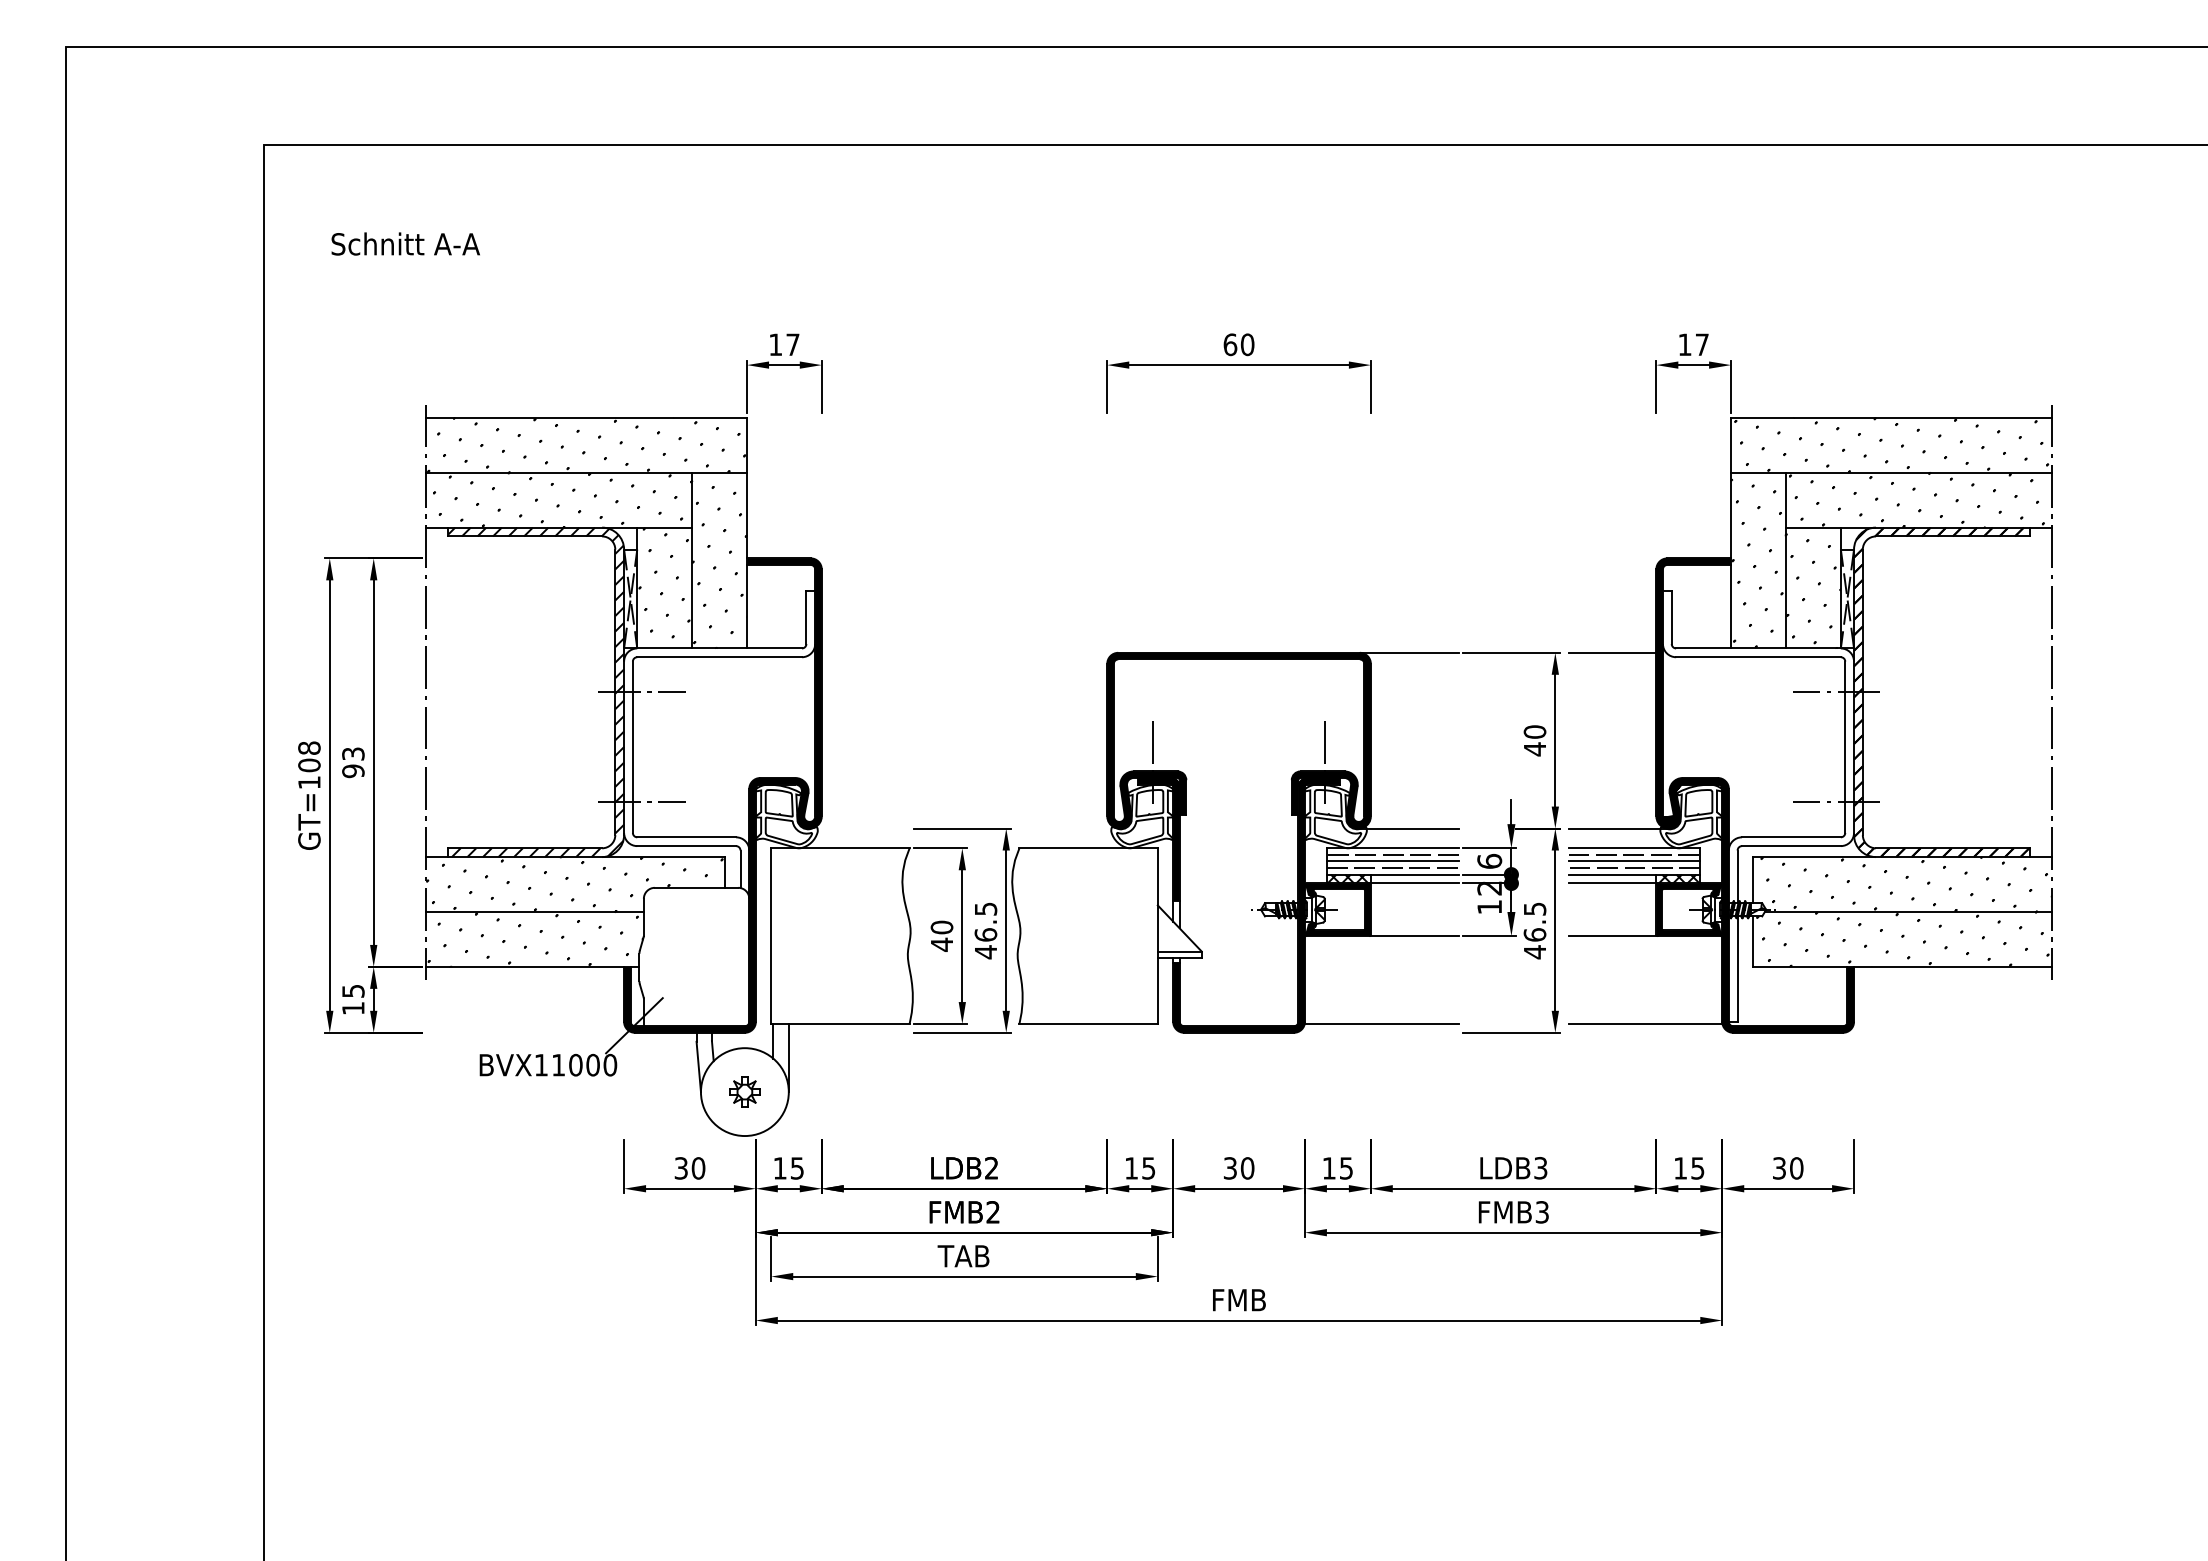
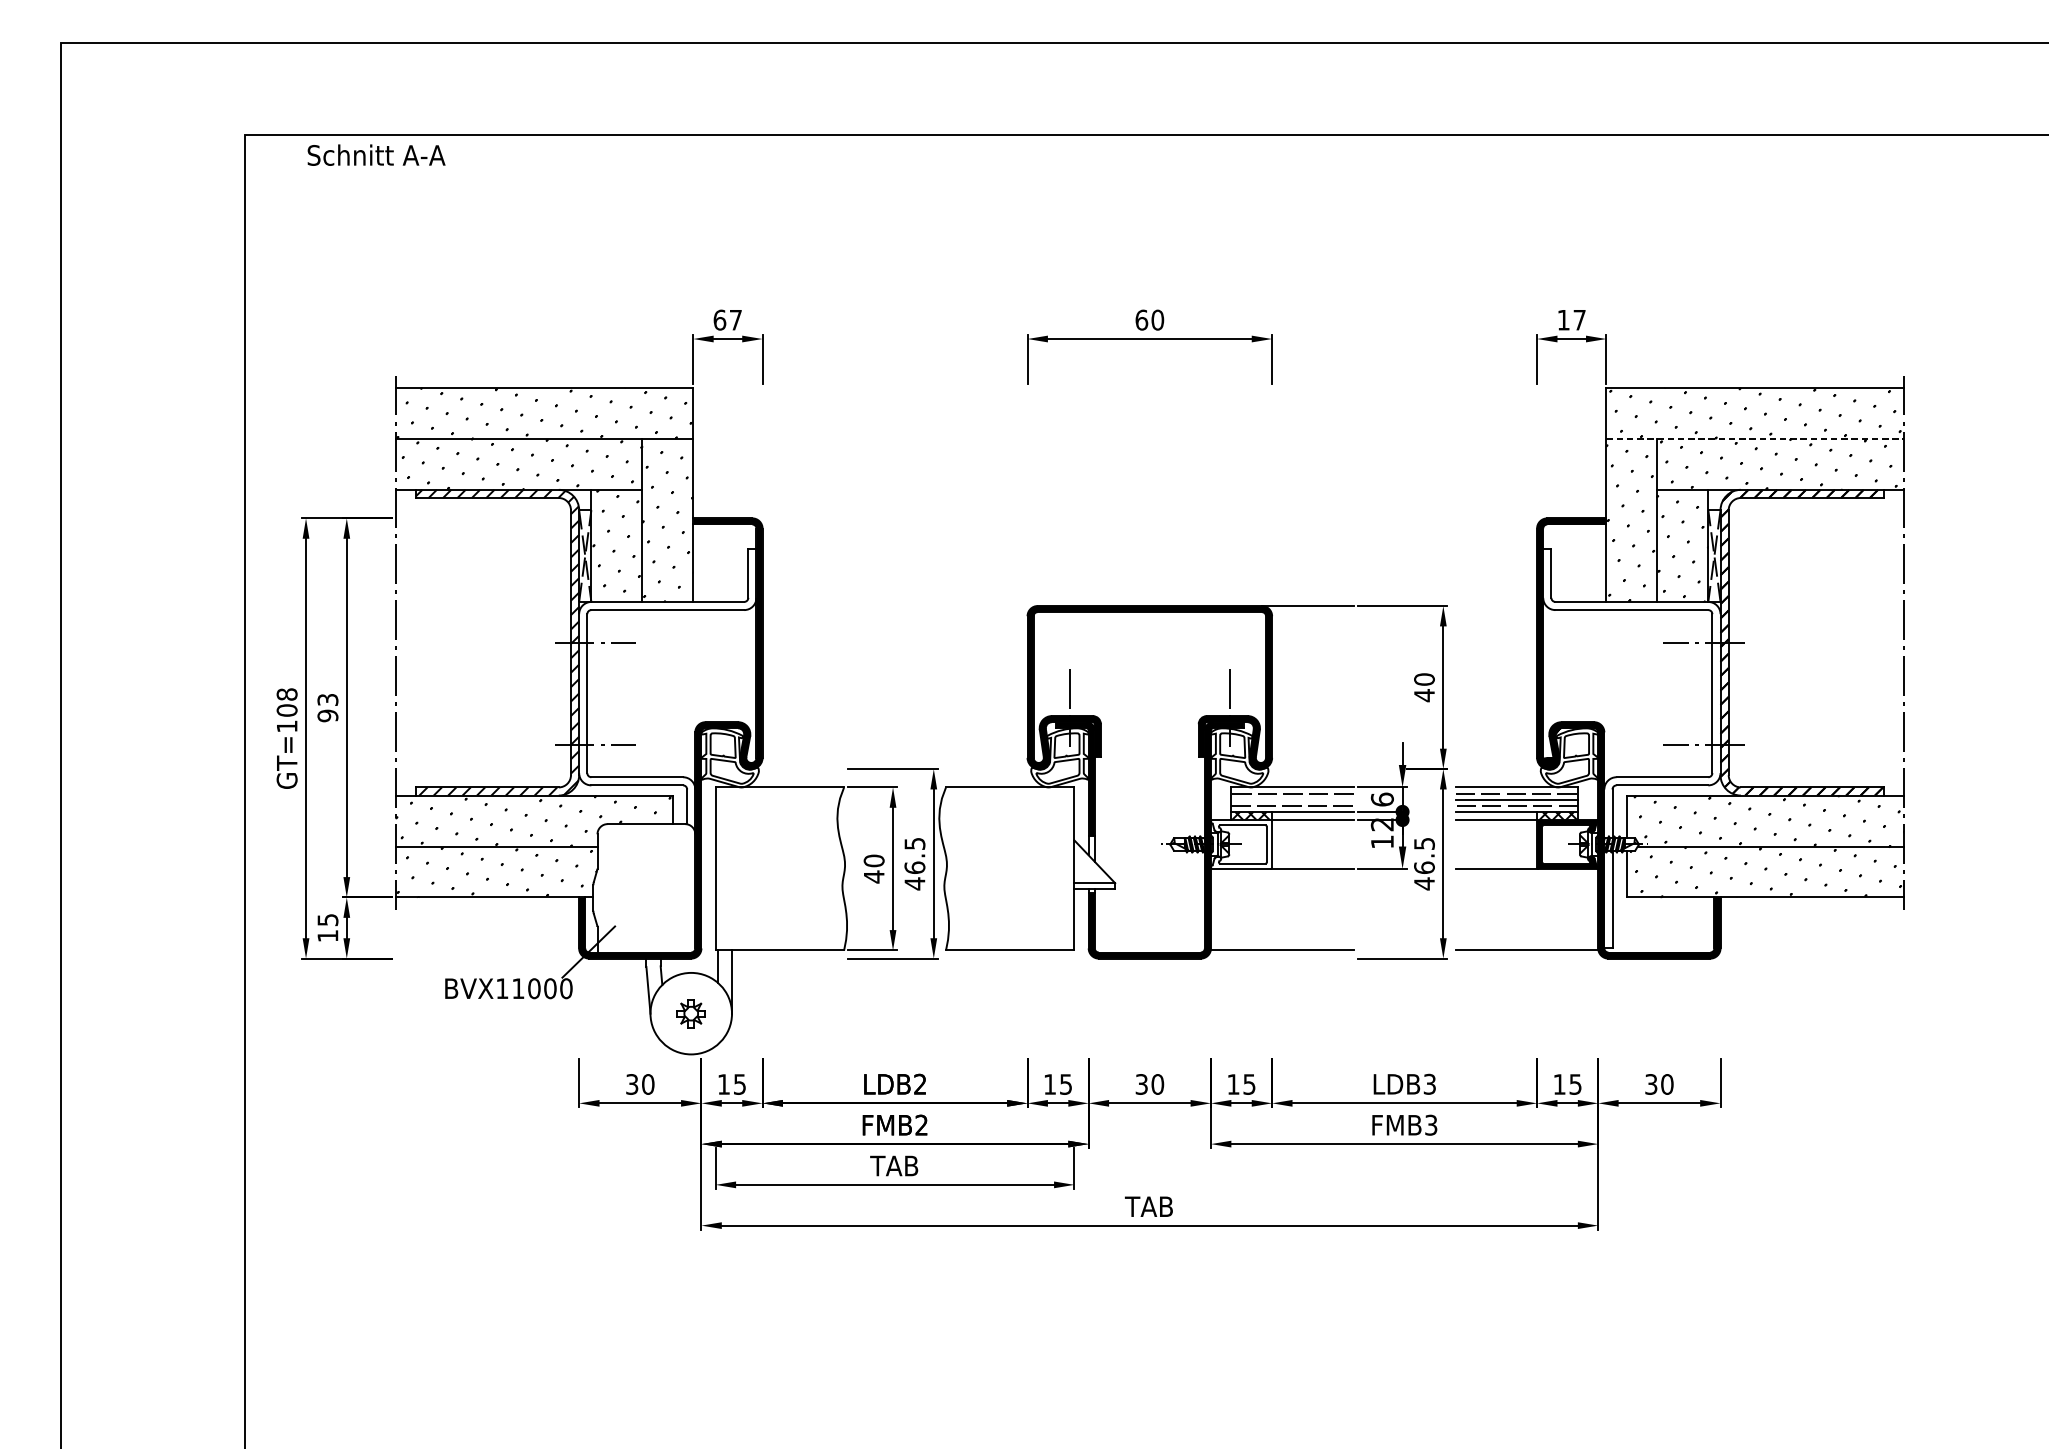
text: (405, 243) -> (376, 154), moved
text: (775, 344) -> (719, 319), 17 -> 67
line: (1891, 472) -> (1755, 438), solid -> dashed
line: (1612, 652) -> (1496, 605), removed
line: (1408, 828) -> (1307, 769), removed
line: (1617, 828) -> (1501, 769), removed
line: (1392, 861) -> (1292, 799), removed
fill: (1337, 909) -> (1241, 844), removed
text: (1238, 1300) -> (1149, 1207), FMB -> TAB

